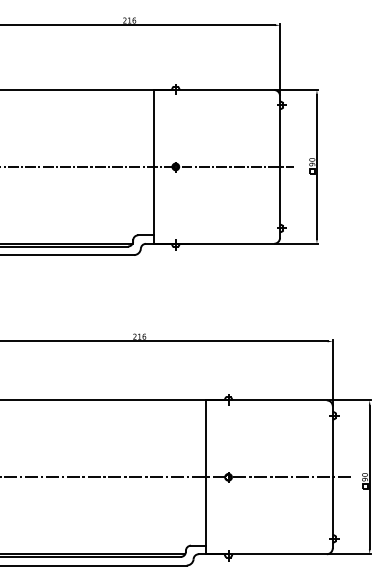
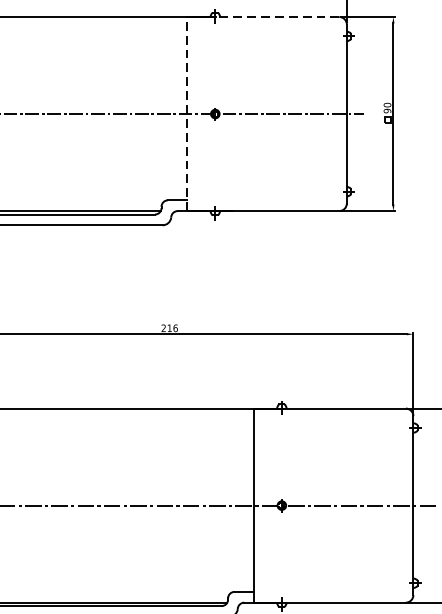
line: (221, 90) -> (272, 17), solid -> dashed
line: (153, 166) -> (187, 113), solid -> dashed

